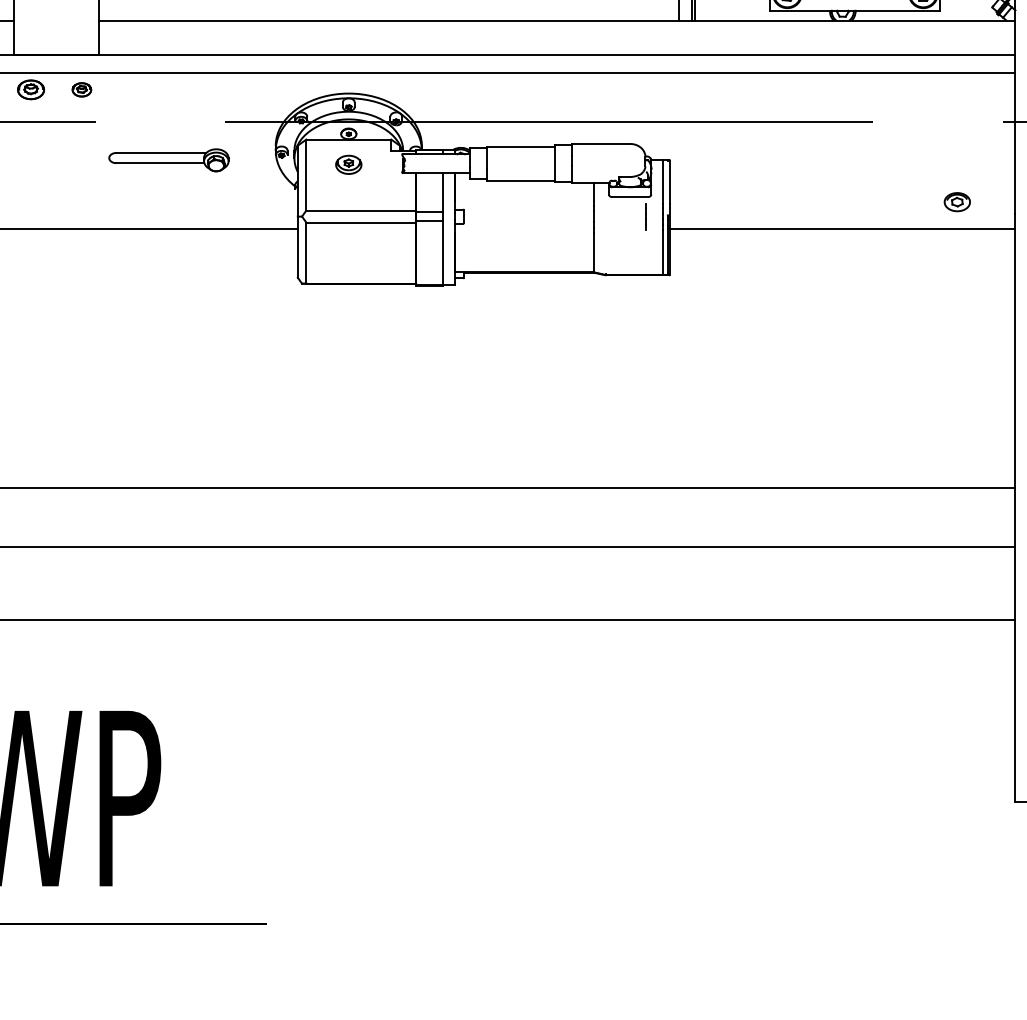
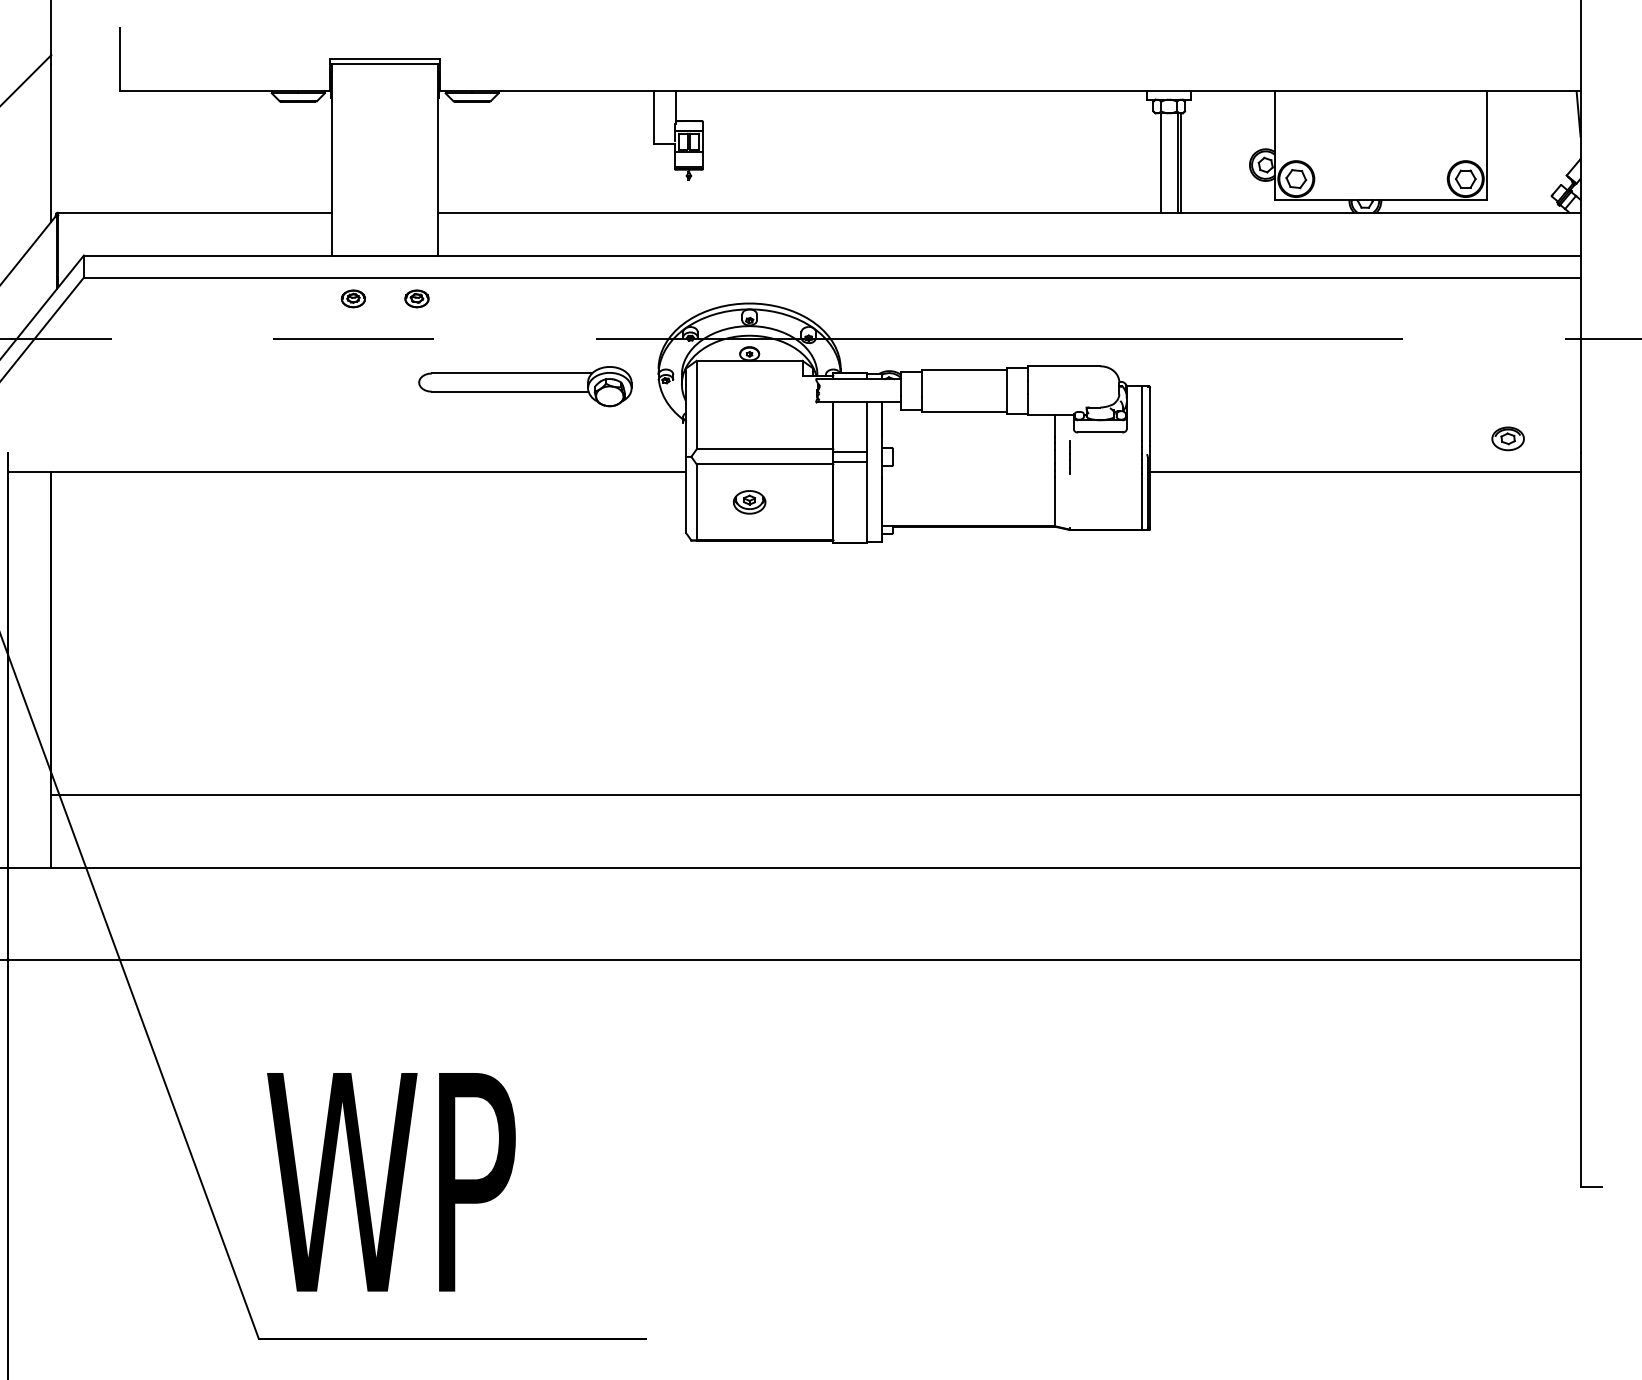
part: (30, 89) -> (352, 298), size x0.71
part: (168, 160) -> (525, 386), size x1.43
part: (348, 164) -> (749, 502), moved
line: (646, 217) -> (1069, 457), moved

